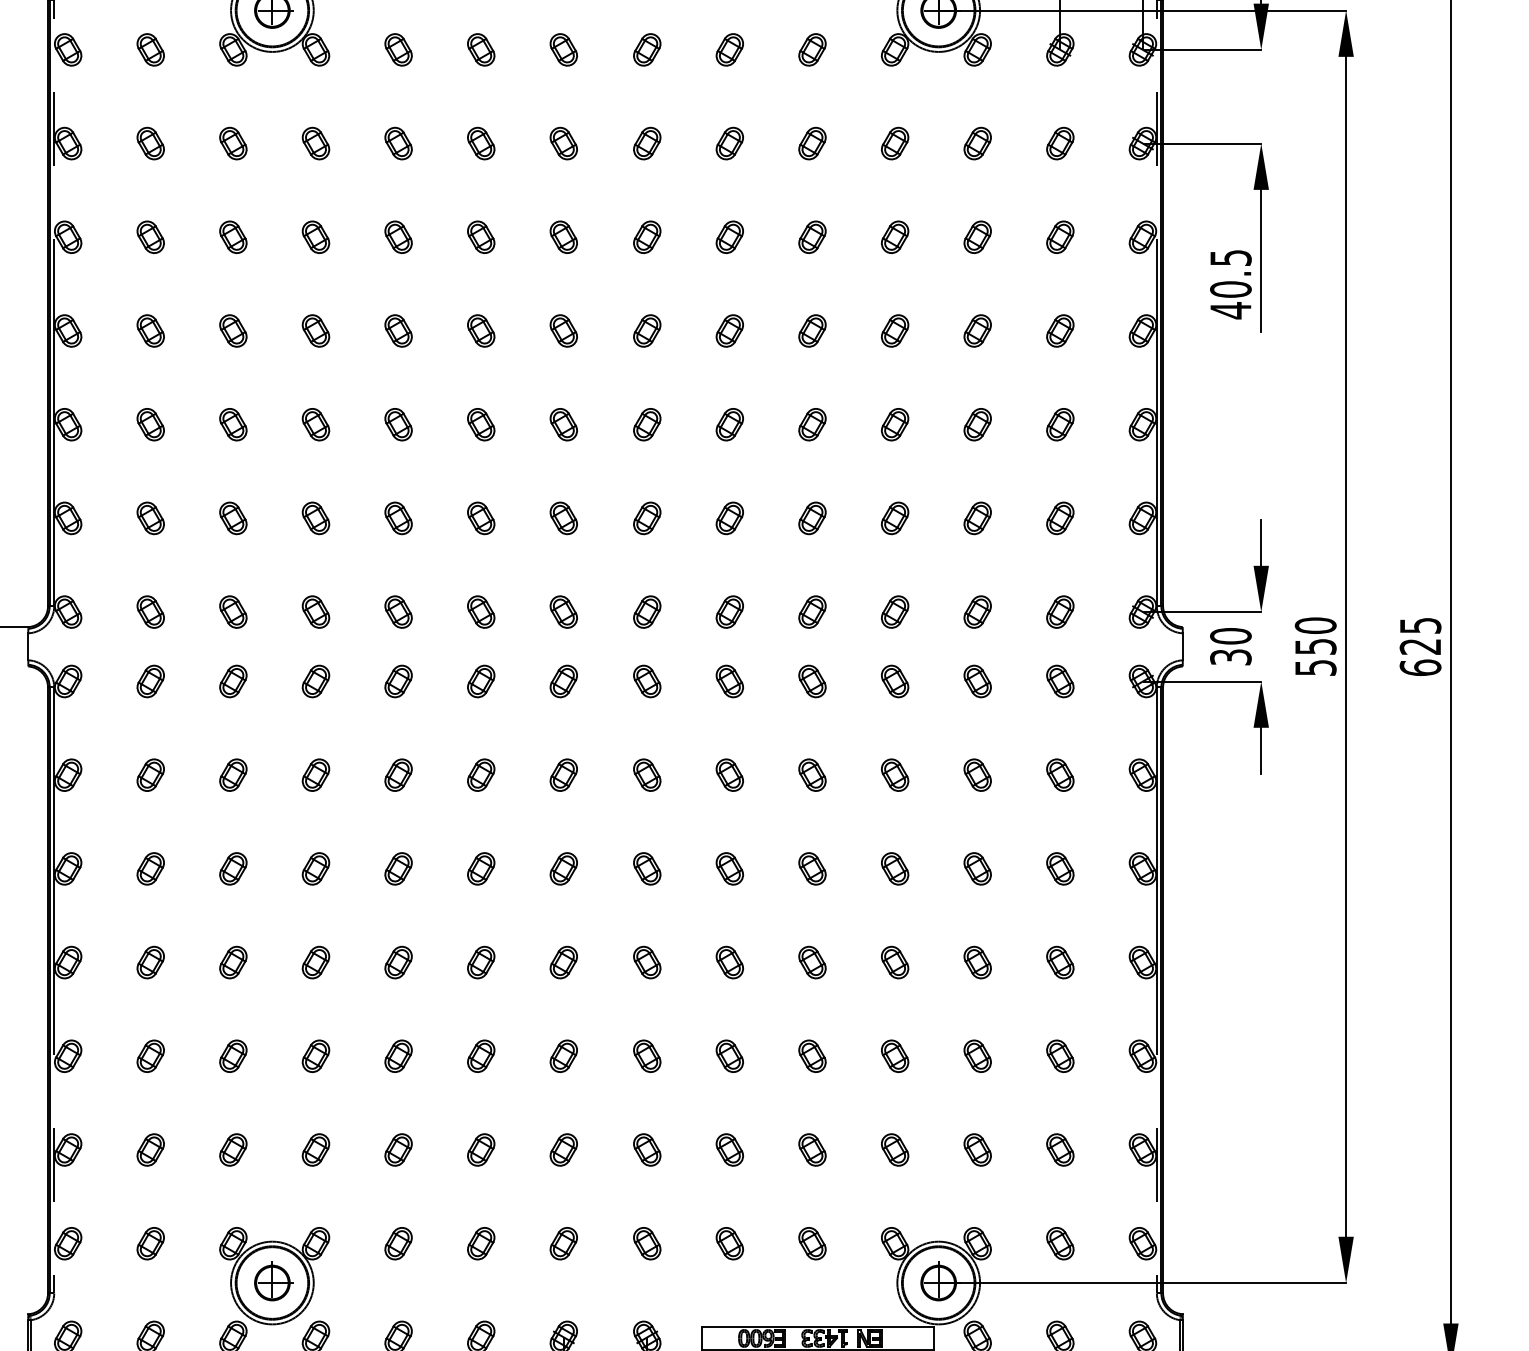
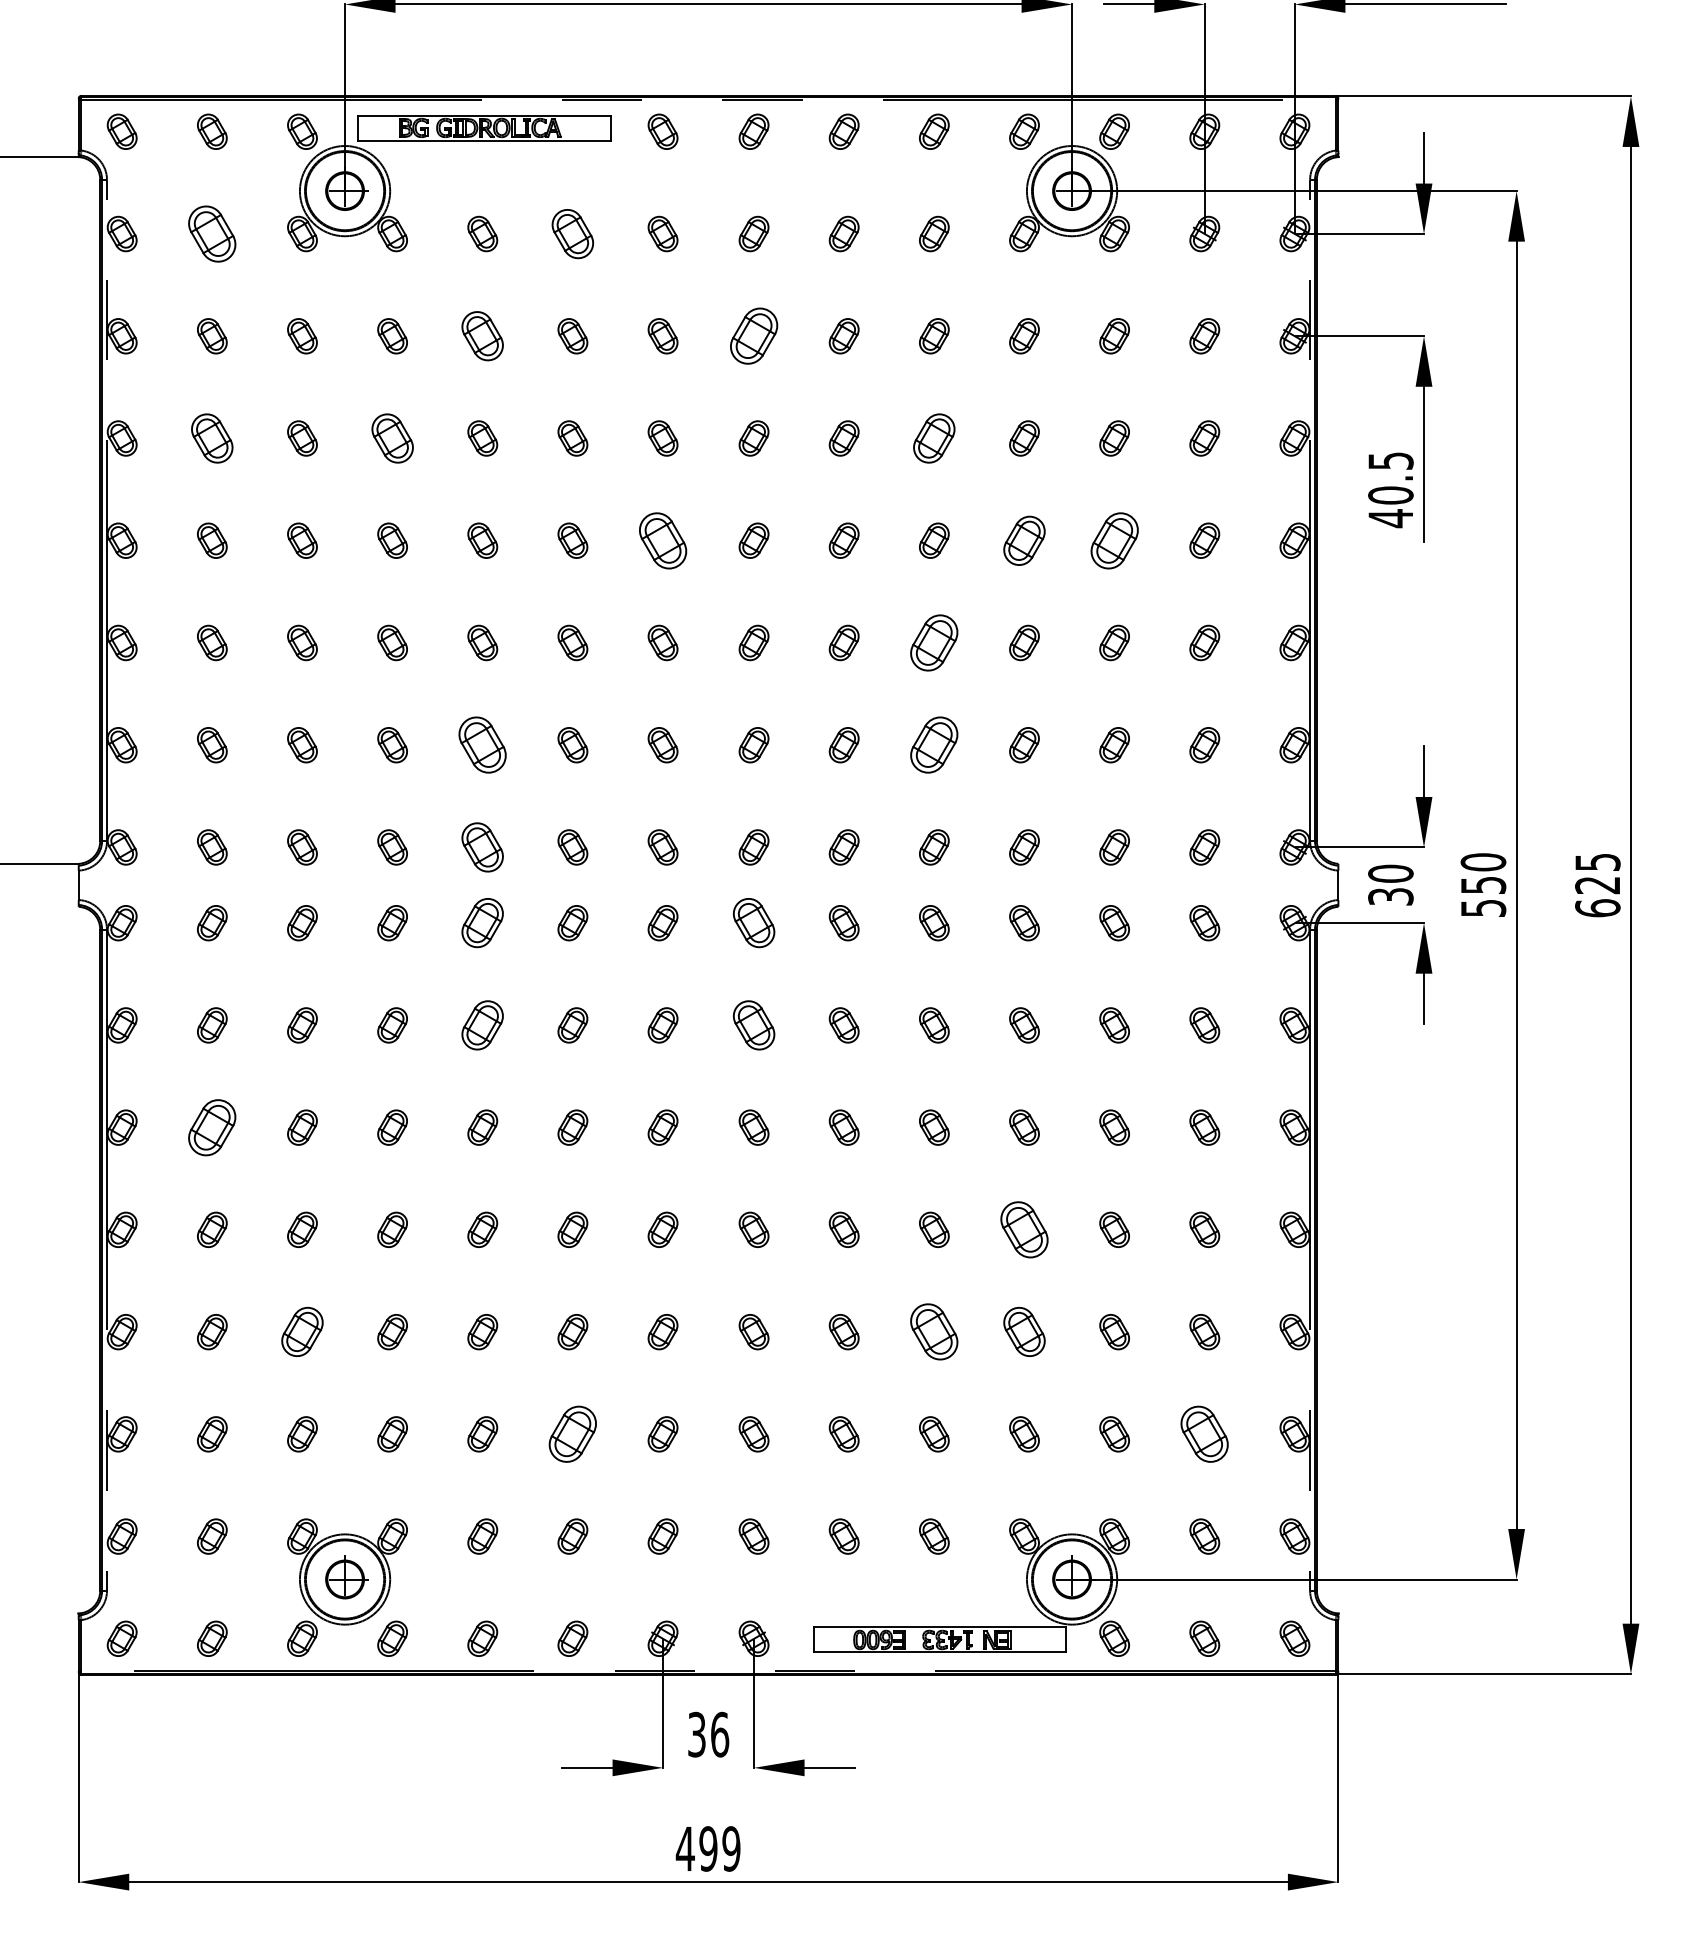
part: (150, 49) -> (212, 233), size x1.6
part: (480, 49) -> (572, 233), size x1.4
part: (398, 143) -> (482, 336), size x1.4
part: (646, 143) -> (753, 336), size x1.6
part: (150, 237) -> (212, 438), size x1.4
part: (315, 237) -> (392, 438), size x1.4
part: (812, 237) -> (934, 438), size x1.4
part: (563, 330) -> (662, 540), size x1.6
part: (895, 330) -> (1024, 540), size x1.4
part: (977, 330) -> (1114, 540), size x1.6
part: (812, 424) -> (934, 642), size x1.6
part: (398, 518) -> (482, 745), size x1.6
part: (812, 518) -> (934, 745), size x1.6
part: (398, 612) -> (482, 847), size x1.4
part: (398, 681) -> (482, 923), size x1.4
part: (646, 681) -> (753, 923), size x1.4
part: (398, 775) -> (482, 1025), size x1.4
part: (646, 775) -> (753, 1025), size x1.4
part: (150, 868) -> (212, 1127), size x1.6
part: (895, 962) -> (1024, 1229), size x1.6
part: (233, 1056) -> (302, 1332), size x1.4
part: (812, 1056) -> (934, 1332), size x1.6
part: (895, 1056) -> (1024, 1332), size x1.4
part: (480, 1150) -> (572, 1434), size x1.6
part: (1060, 1150) -> (1204, 1434), size x1.6

